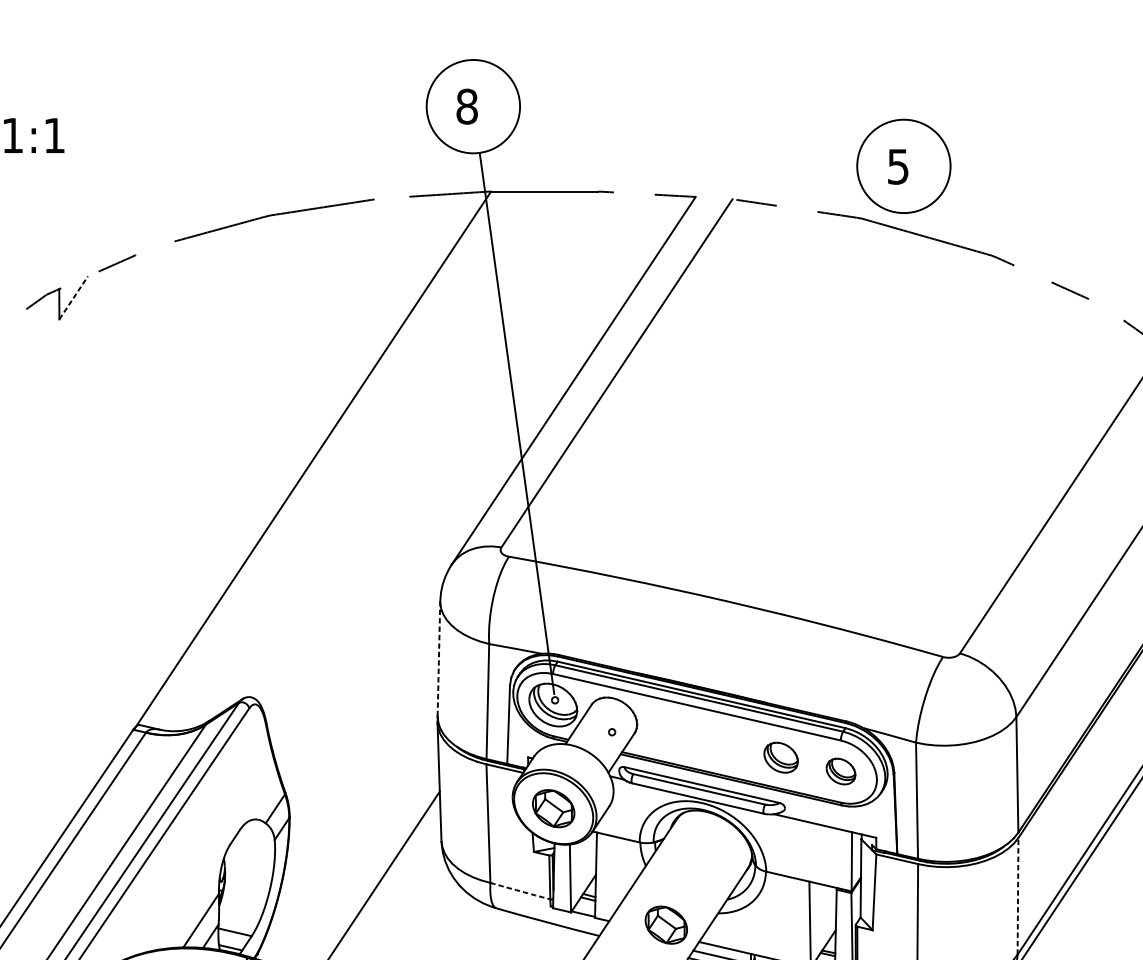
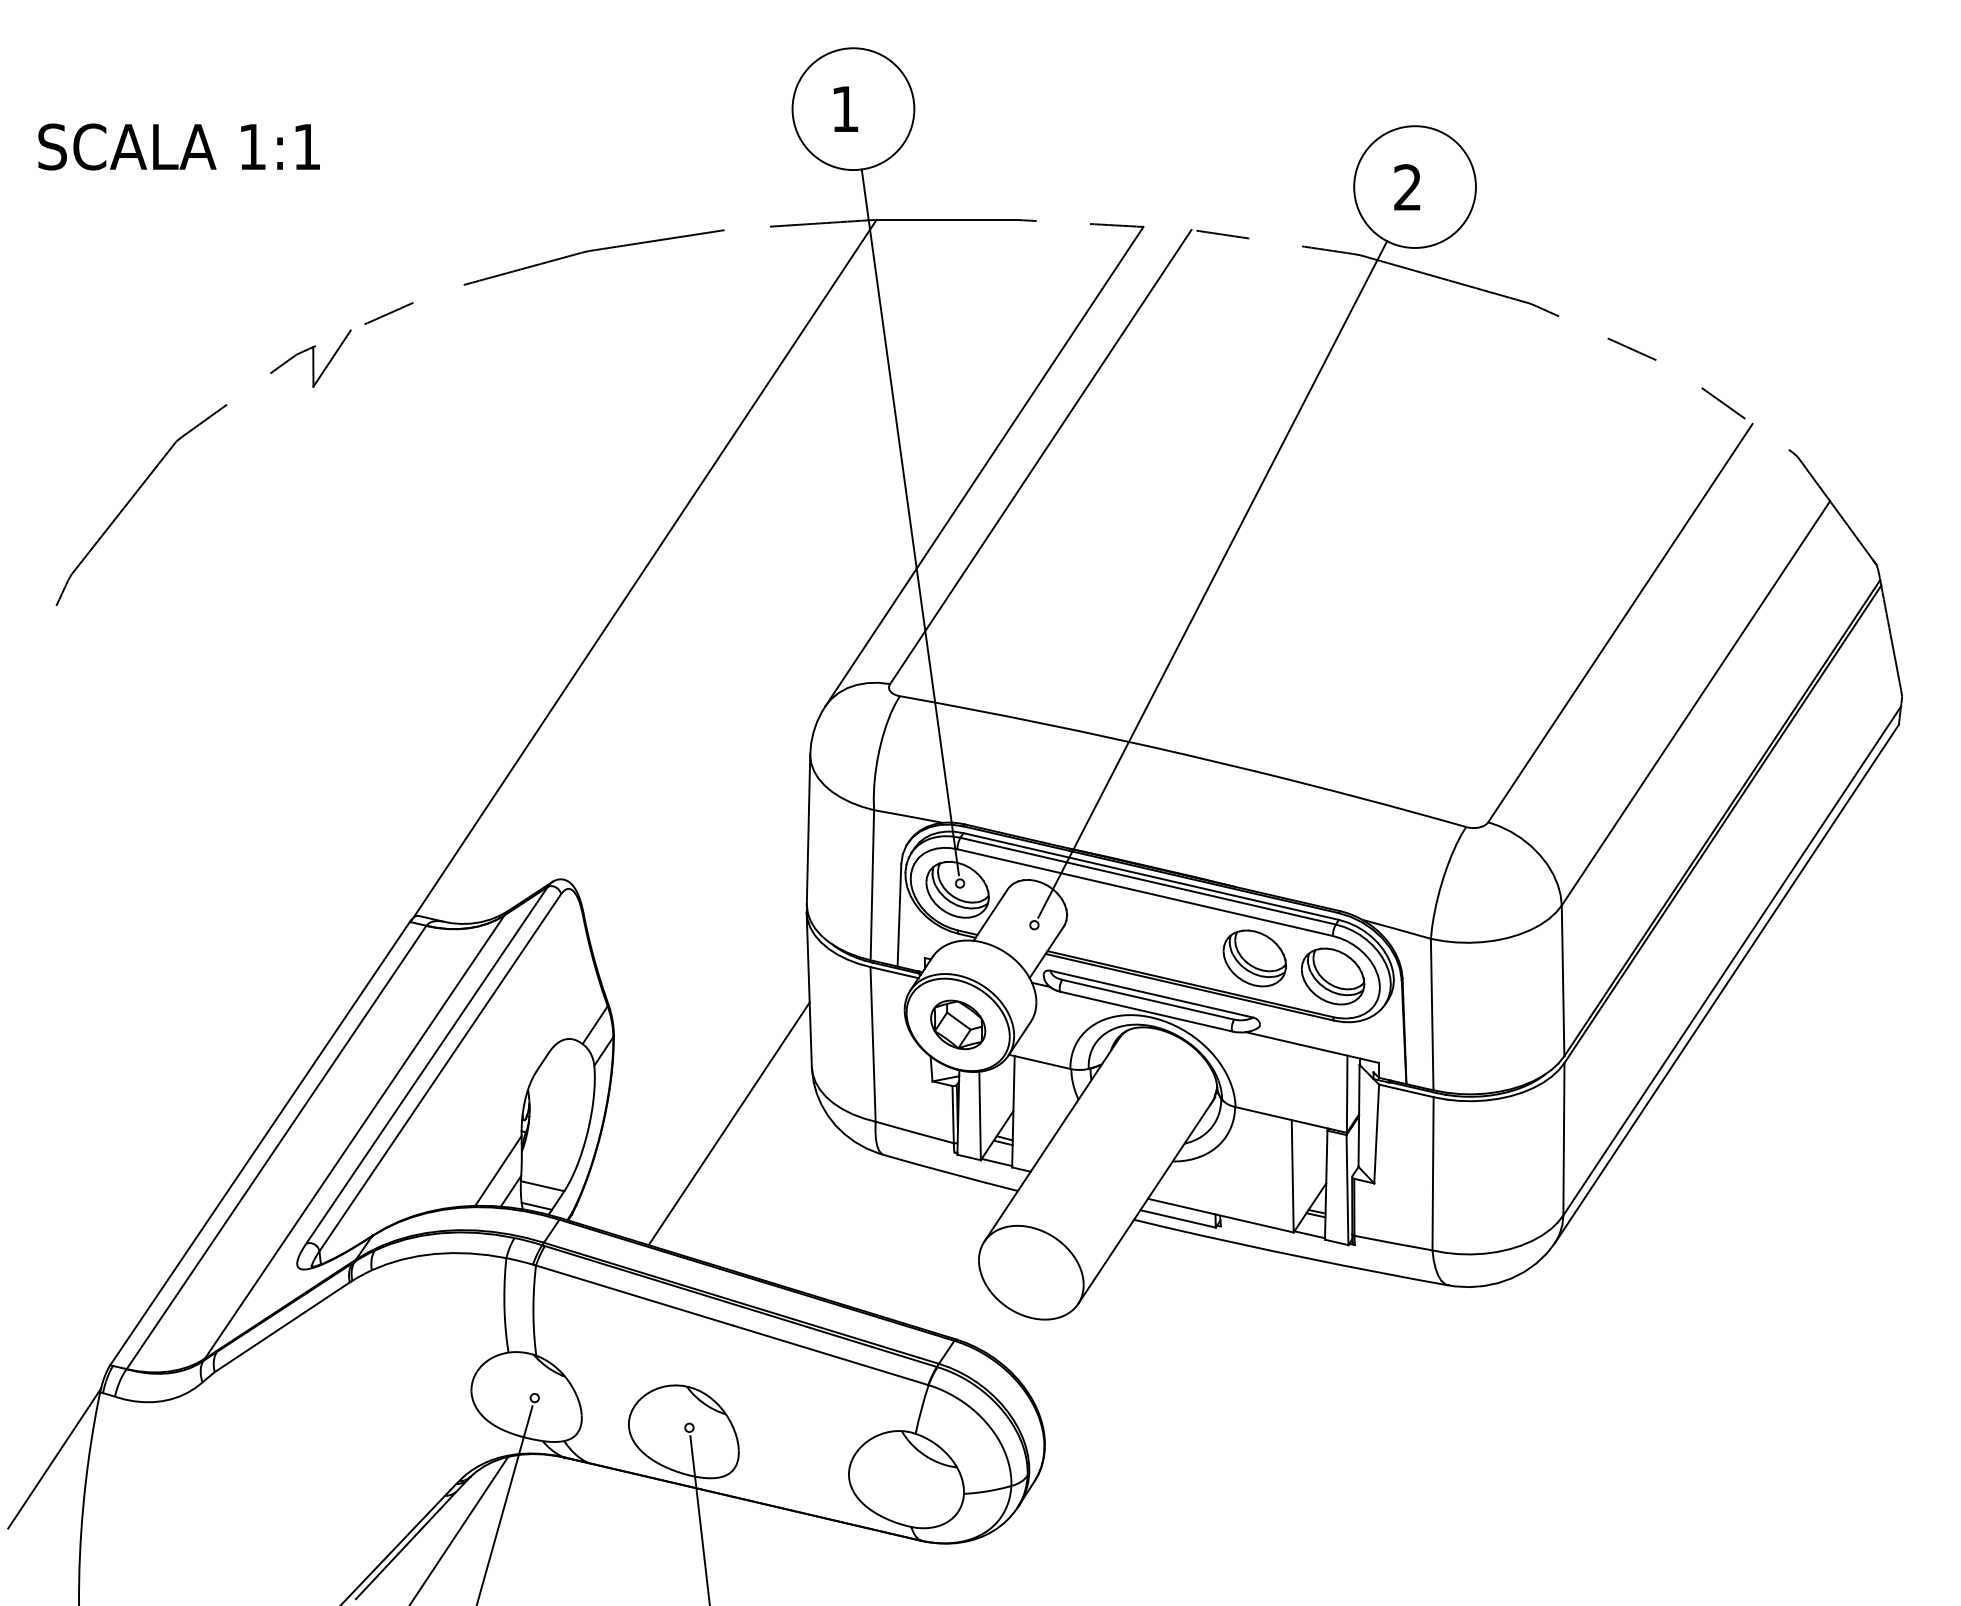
text: (467, 106) -> (845, 108), 8 -> 1
text: (898, 166) -> (1407, 187), 5 -> 2
line: (74, 297) -> (332, 358), dashed -> solid
line: (748, 467) -> (1212, 579), added
line: (438, 658) -> (808, 829), dashed -> solid
part: (780, 757) -> (1254, 958), size x1.43
part: (840, 771) -> (1332, 976), size x1.67
arc: (520, 891) -> (914, 1132), dashed -> solid
line: (1017, 895) -> (1563, 1138), dashed -> solid
part: (666, 924) -> (1105, 1176), removed

